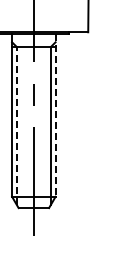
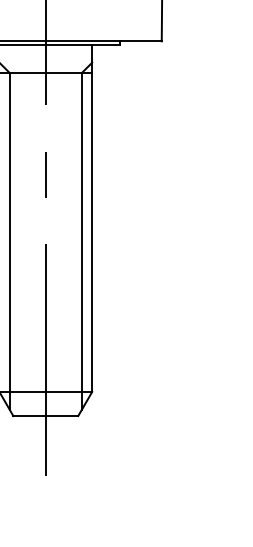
line: (55, 115) -> (91, 218), dashed -> solid
line: (16, 126) -> (8, 242), dashed -> solid

